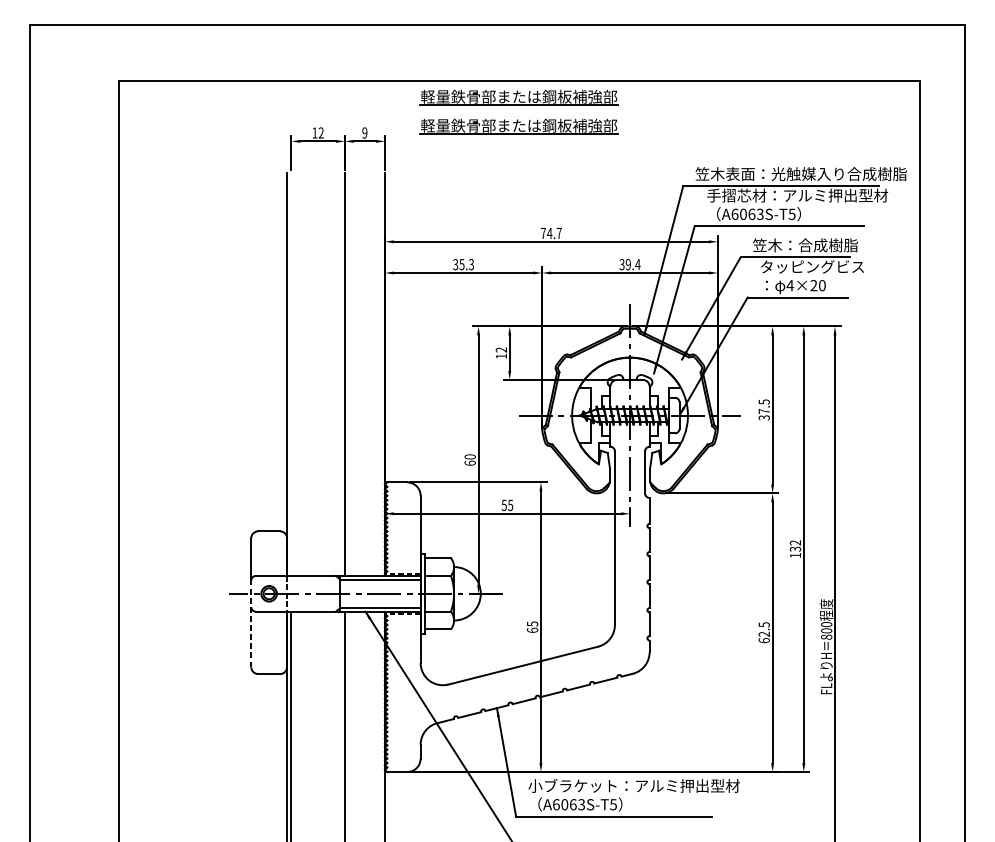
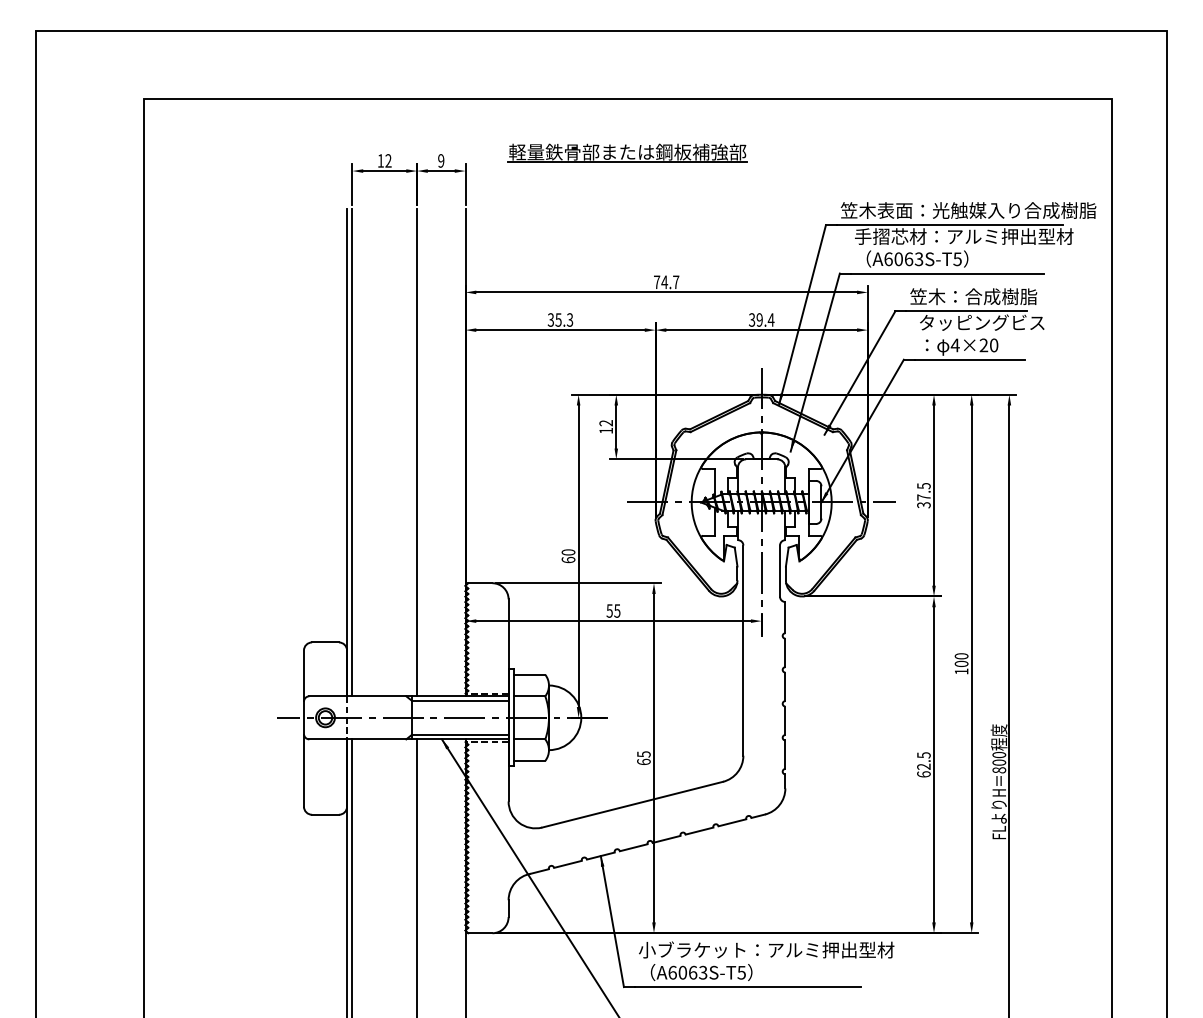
part: (519, 97) -> (627, 117), removed
line: (291, 374) -> (352, 452), added
text: (795, 546) -> (961, 660), 132 -> 100
line: (250, 624) -> (303, 754), dashed -> solid

